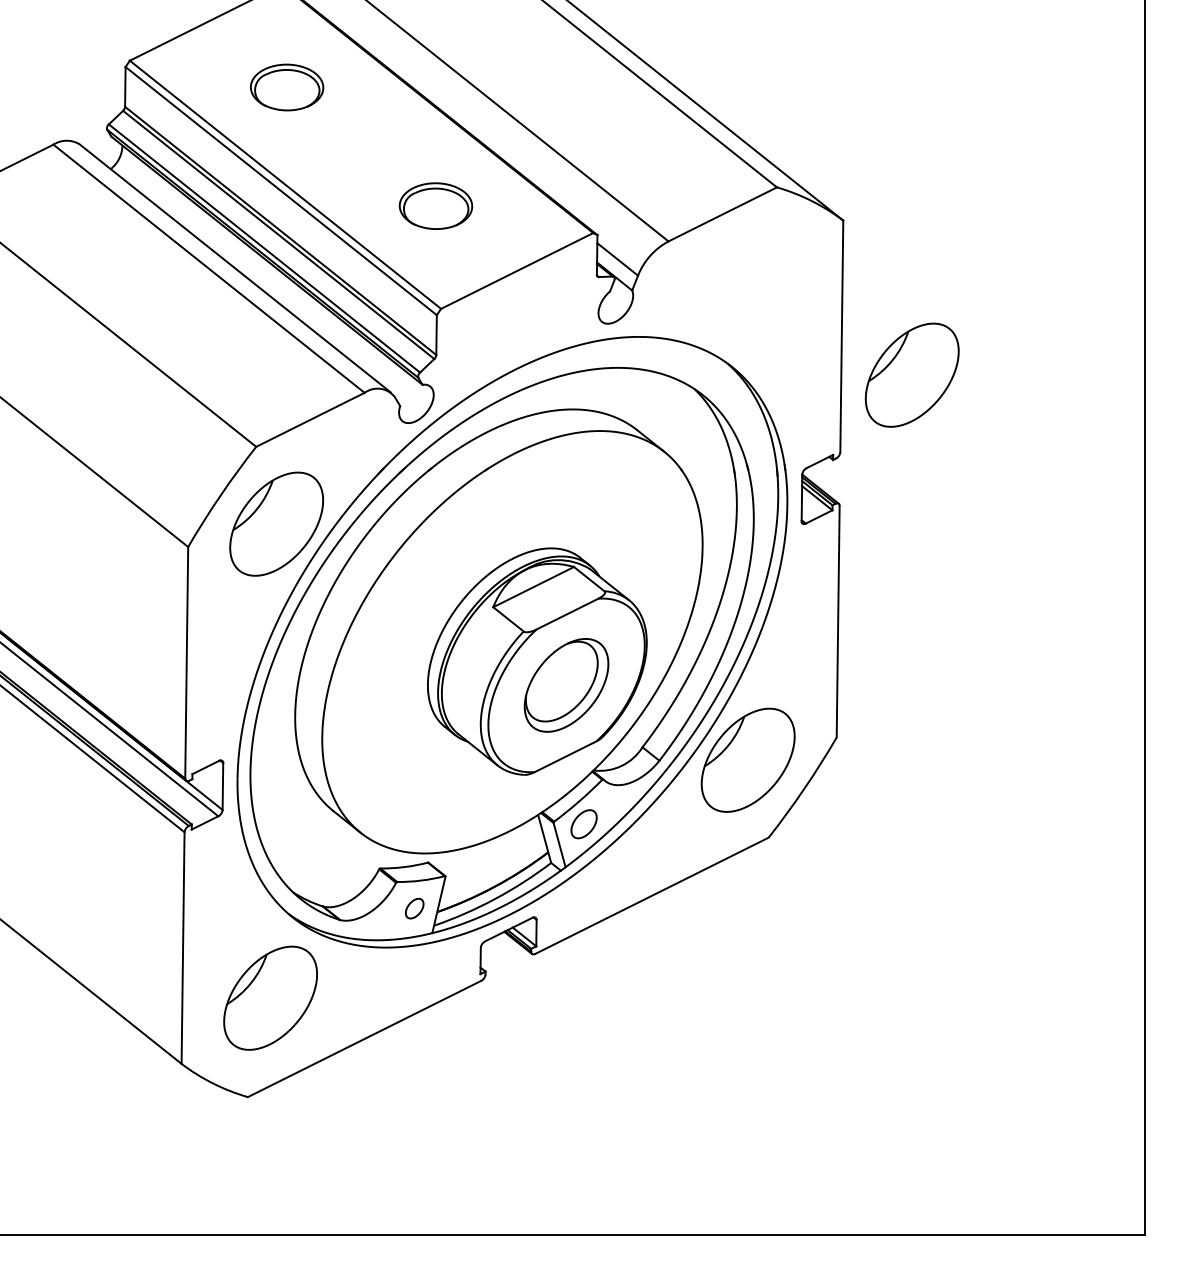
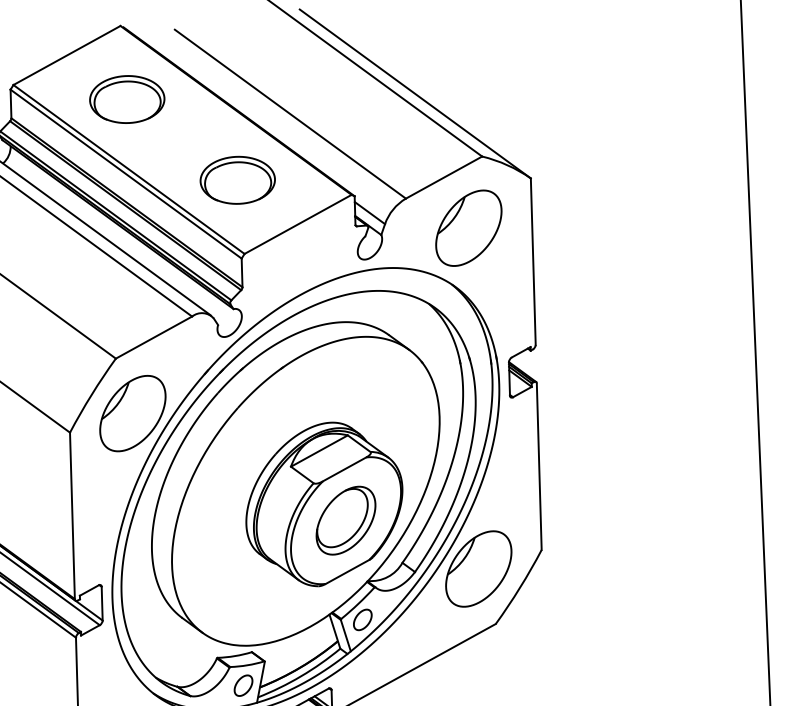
part: (286, 87) -> (126, 99), size x1.43
part: (435, 205) -> (237, 179), size x1.43
part: (911, 374) -> (468, 227), moved
part: (414, 908) -> (243, 685), size x1.43

